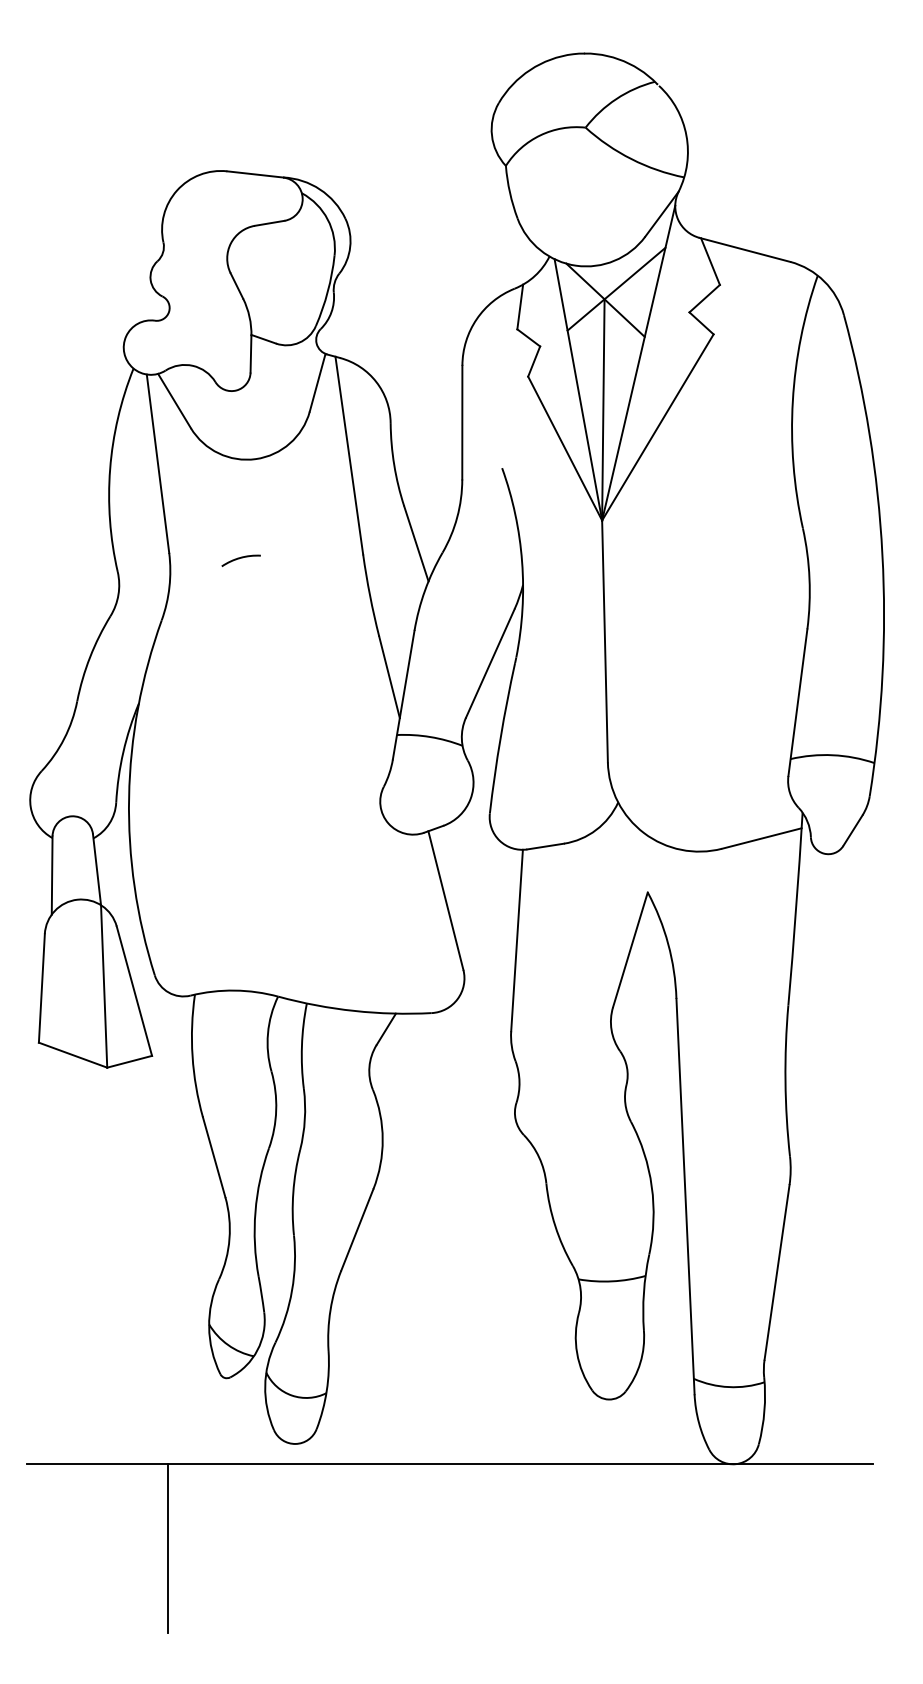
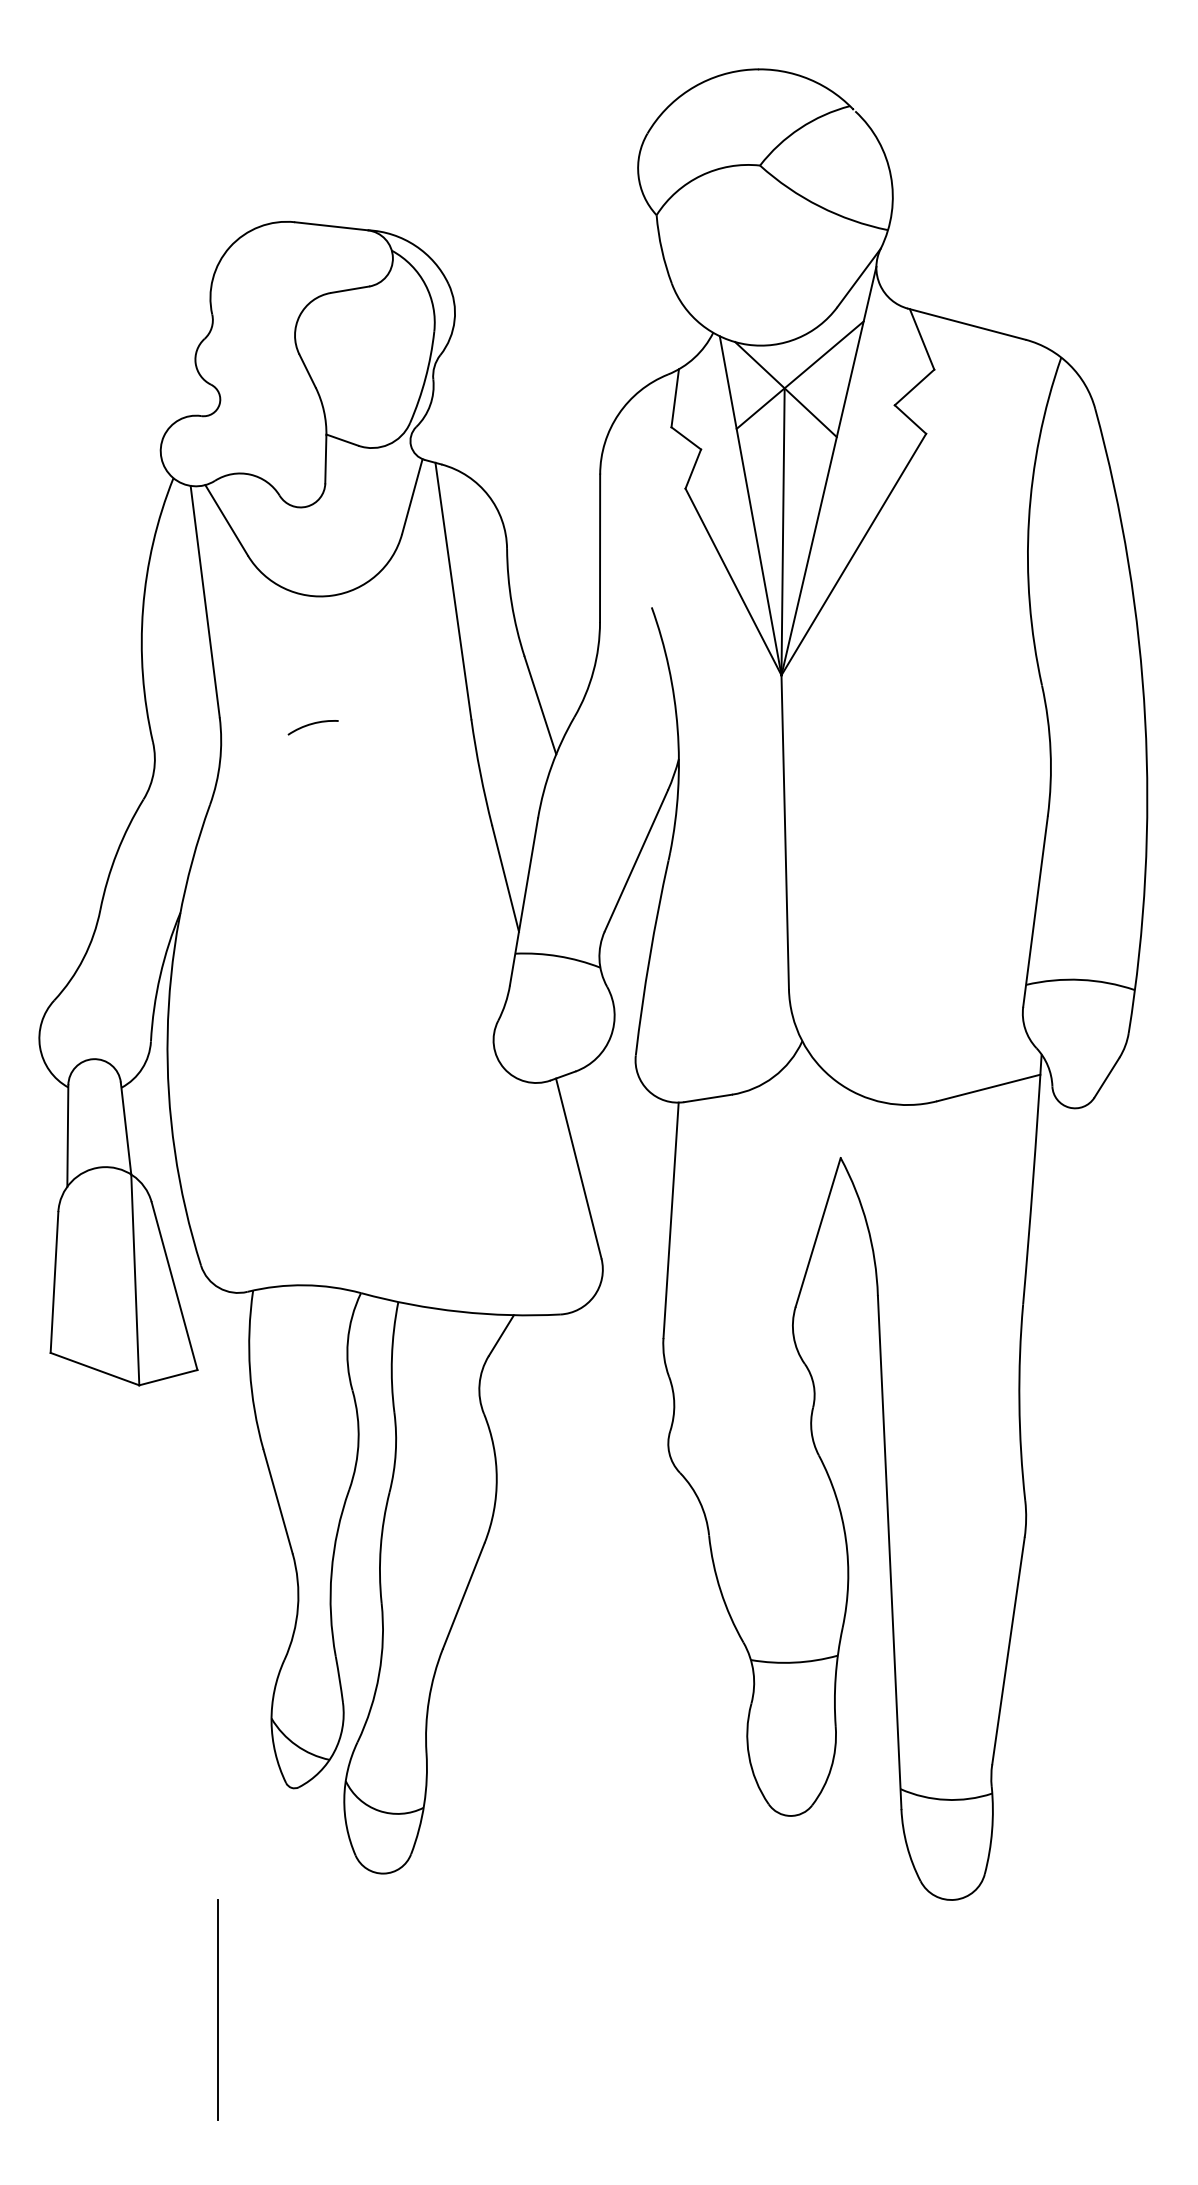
line: (449, 1464) -> (583, 1900), removed

